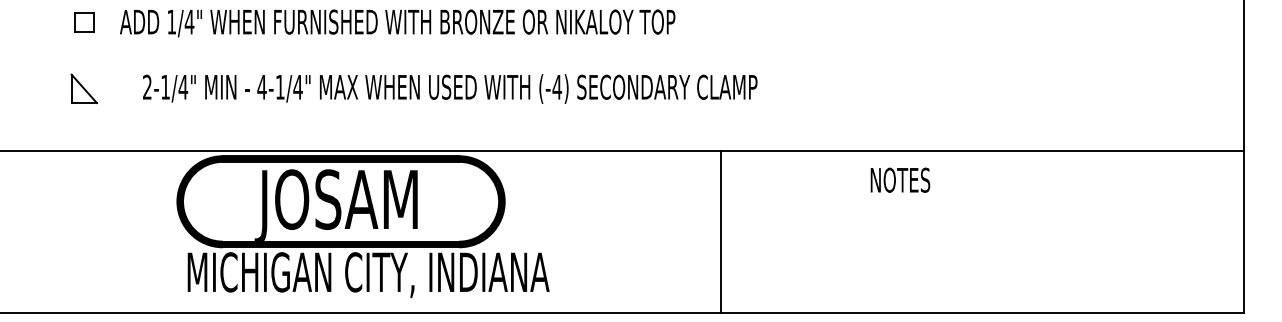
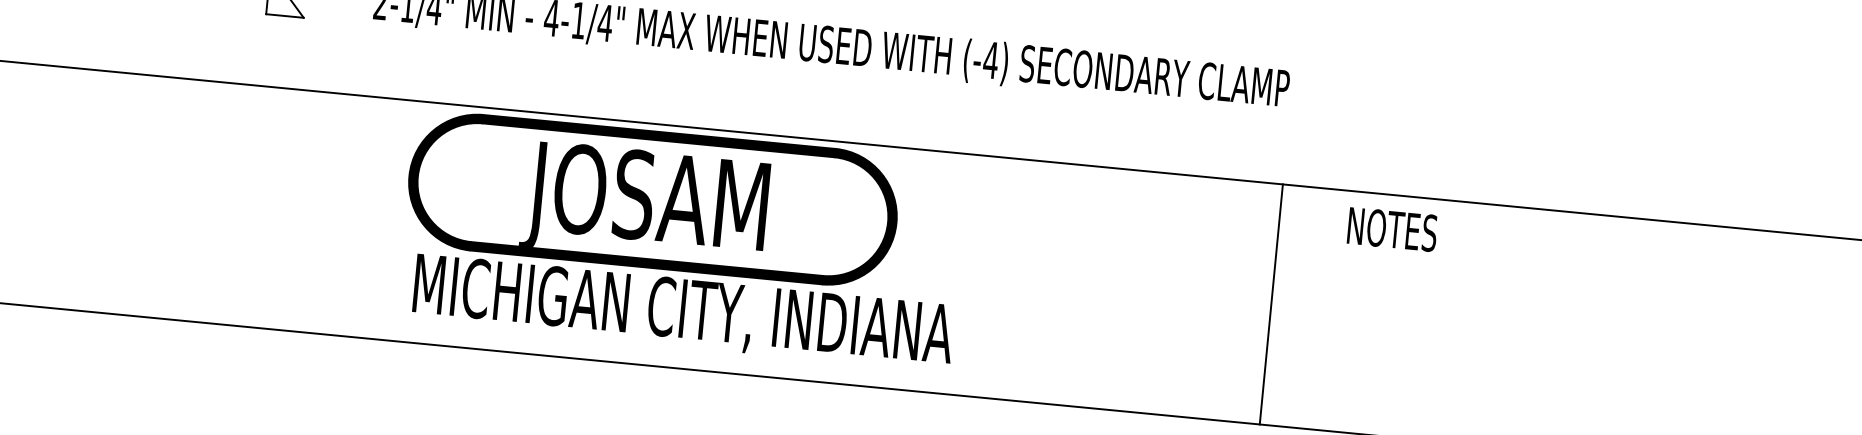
text: (900, 179) -> (1392, 228), moved
line: (720, 231) -> (1271, 303), moved

